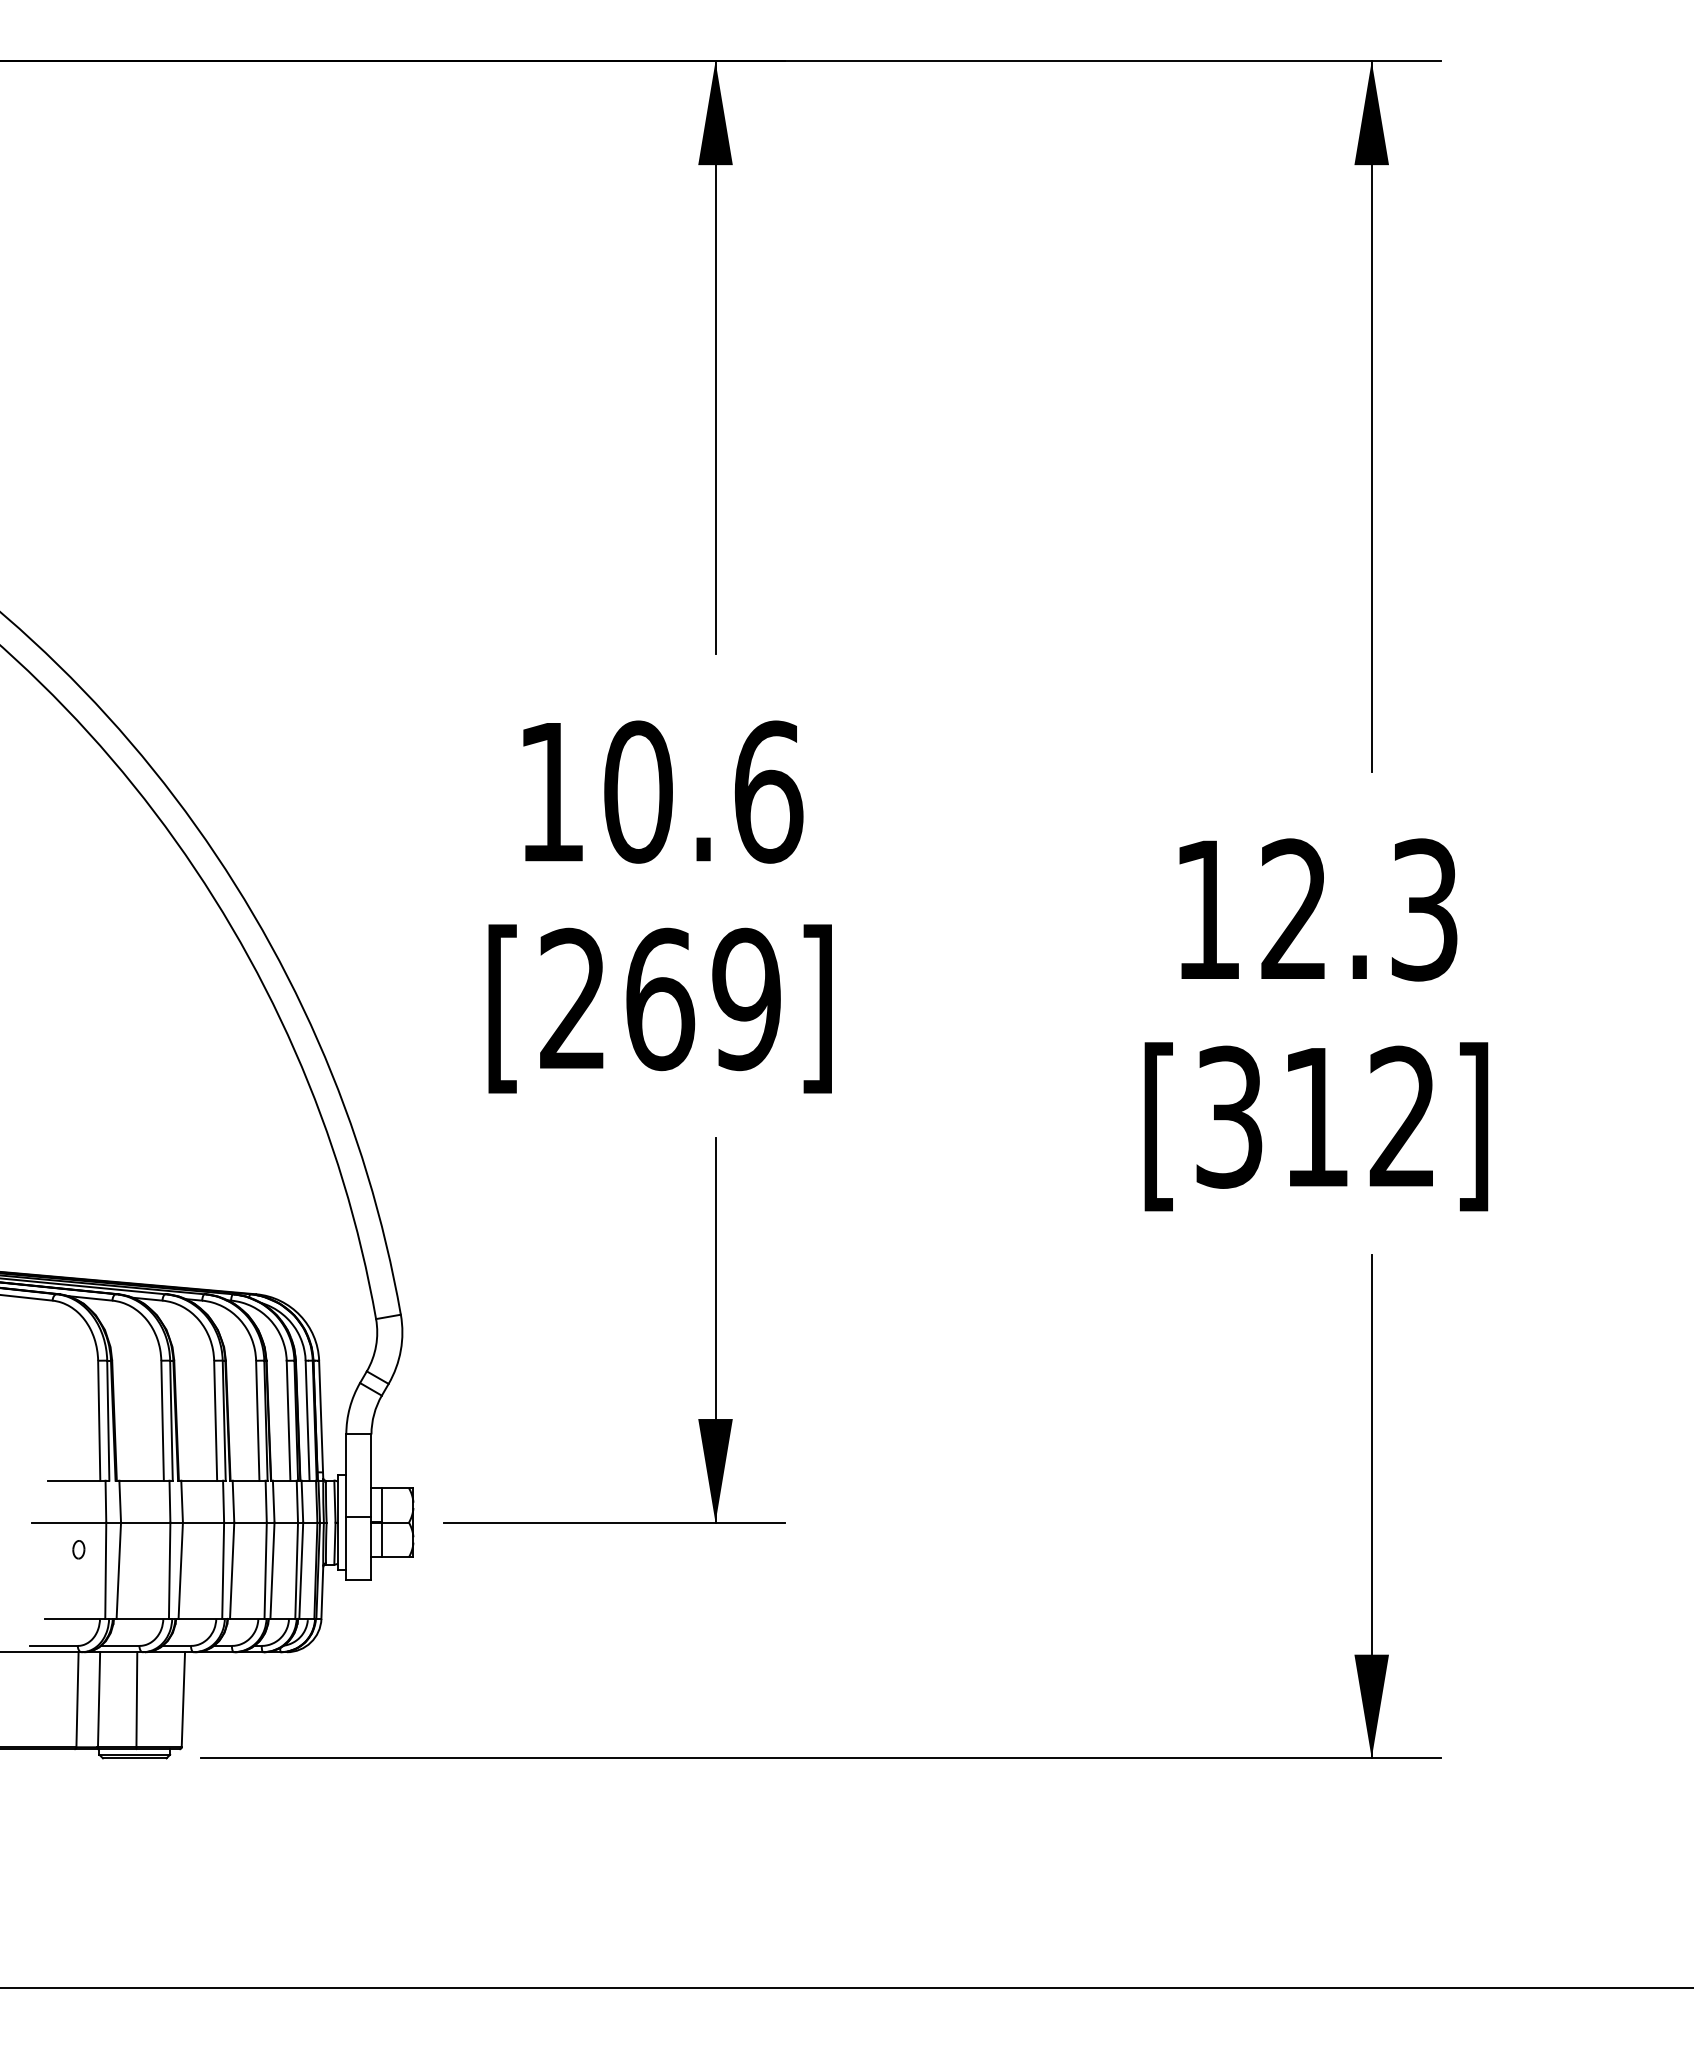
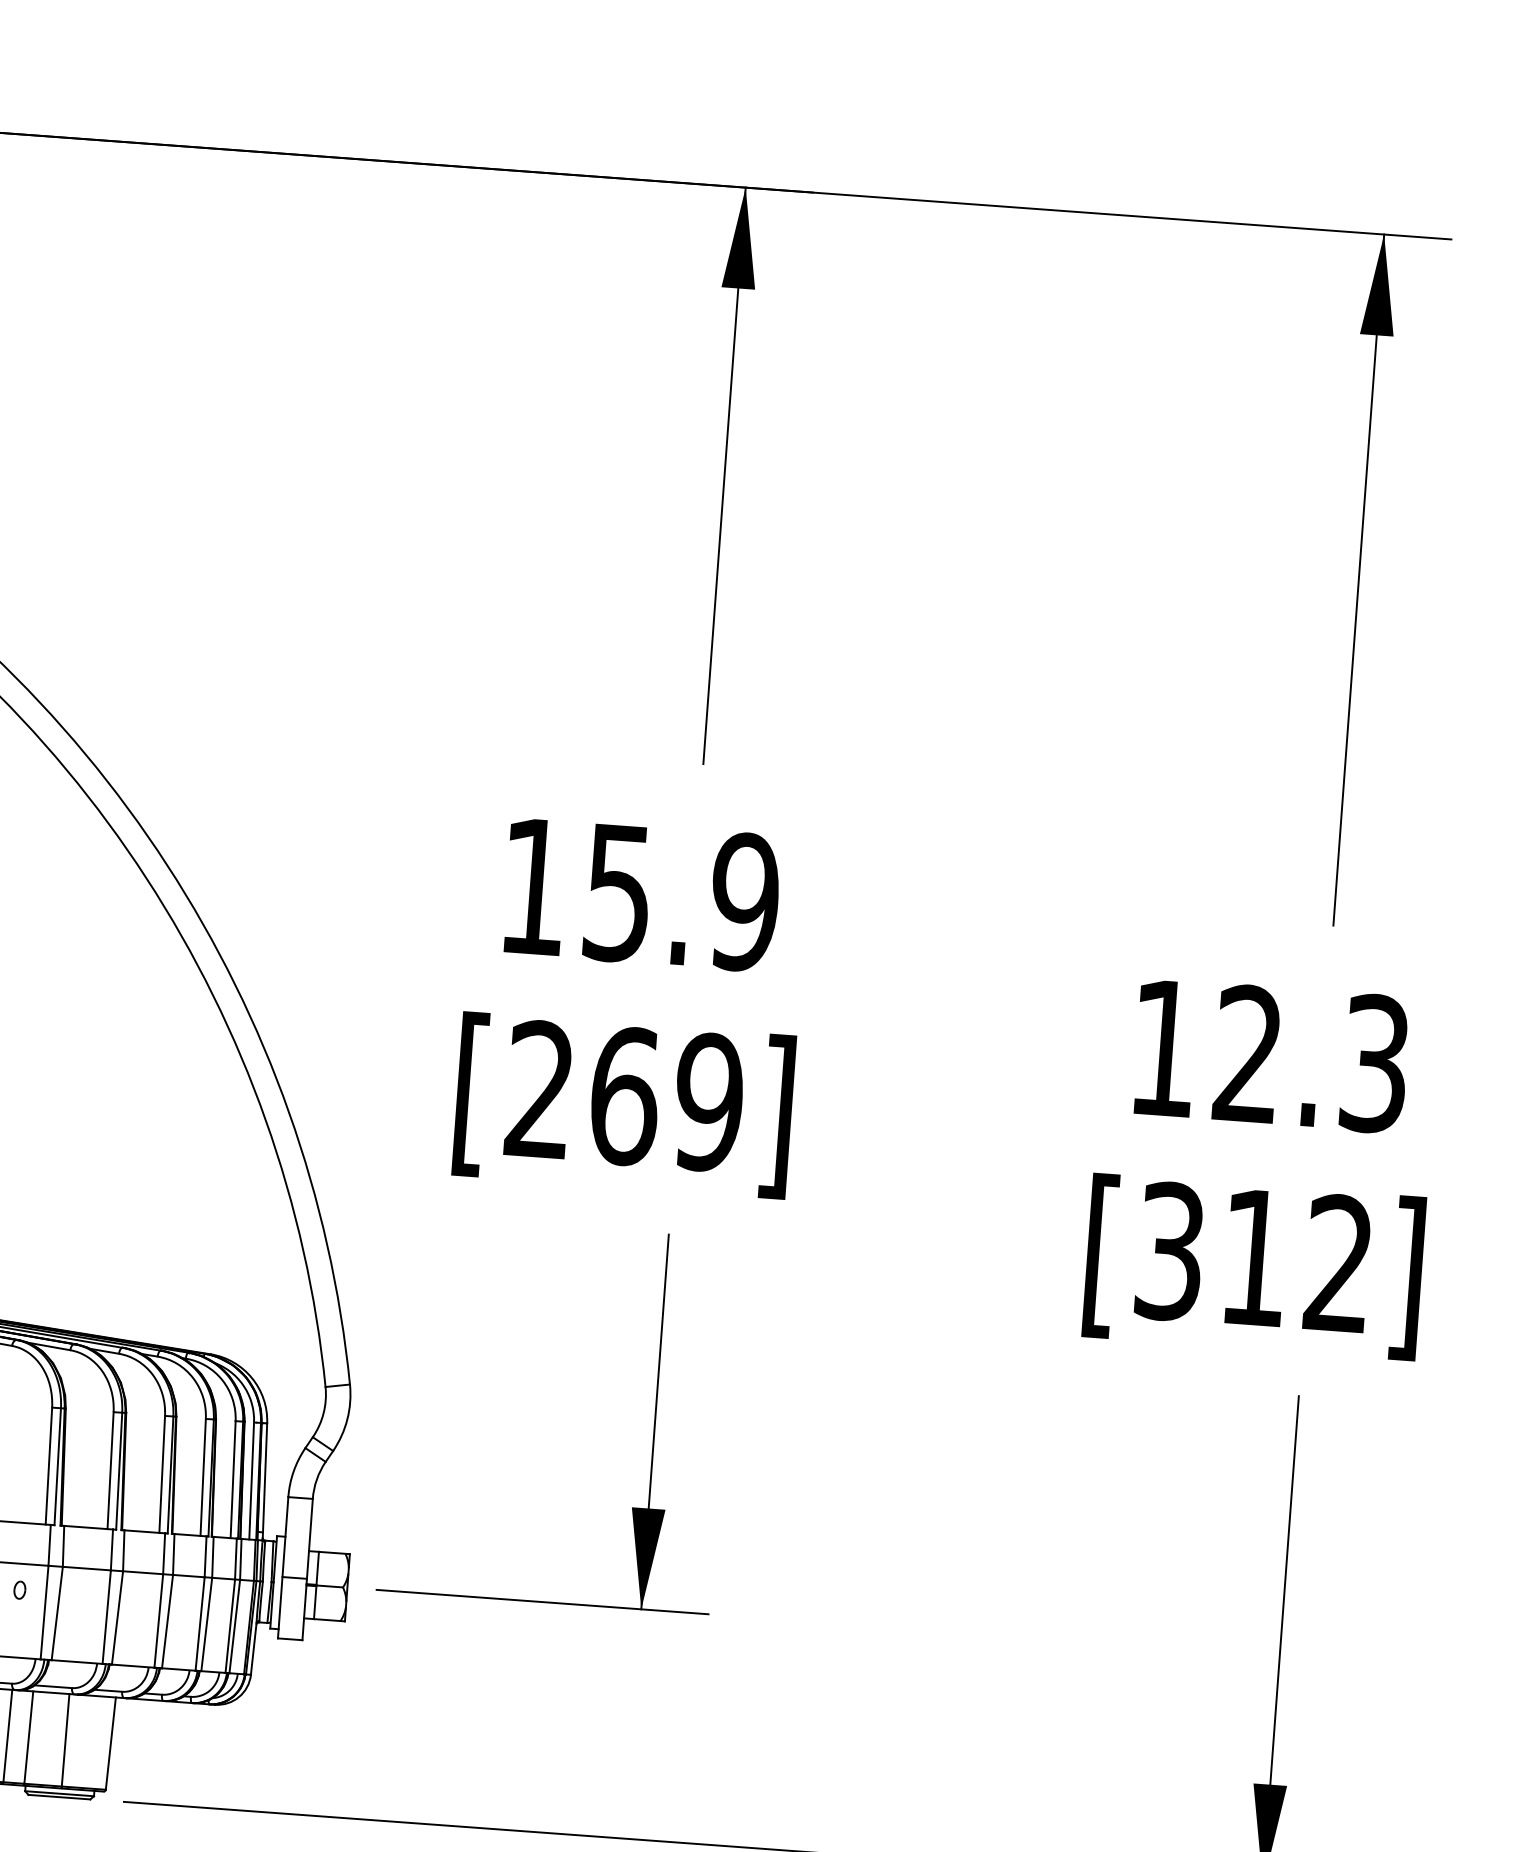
text: (703, 791) -> (681, 897), 10.6 -> 15.9

